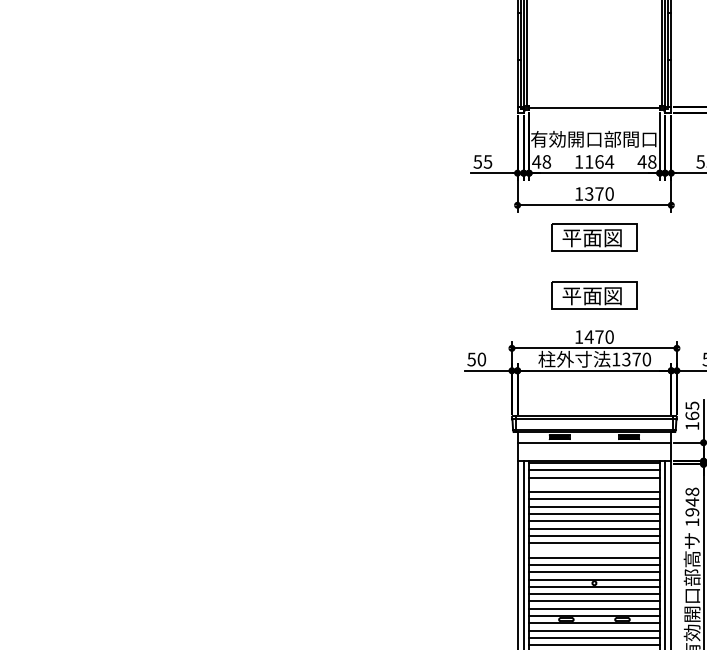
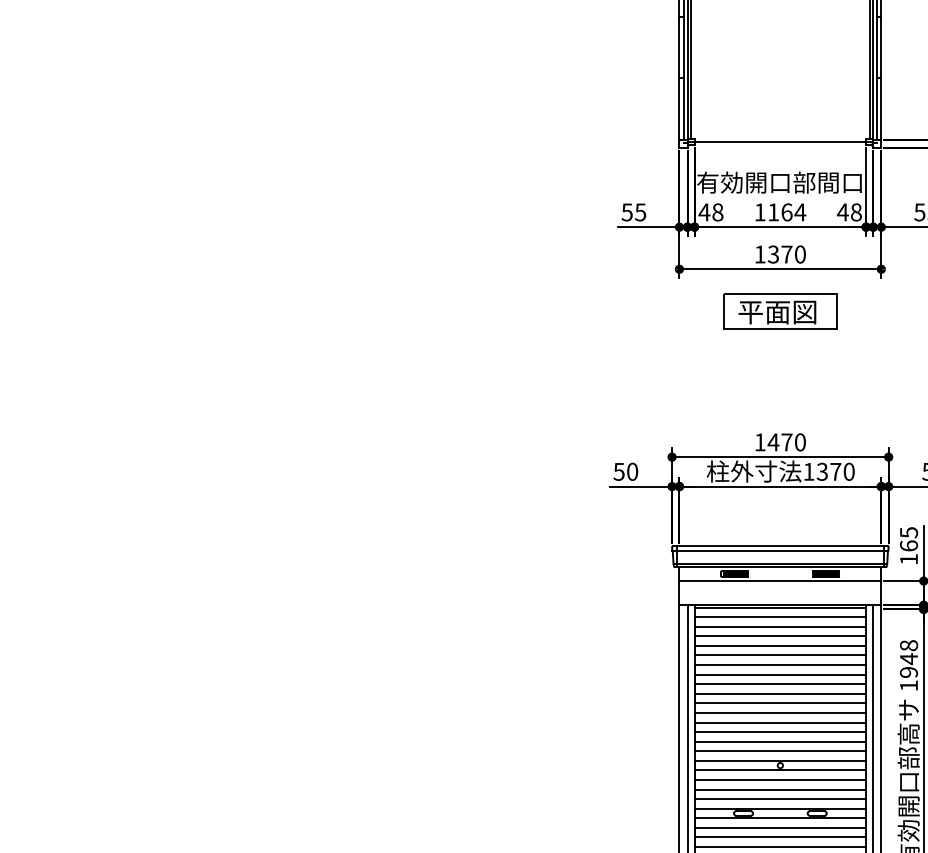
part: (594, 295) -> (780, 387), removed
line: (594, 484) -> (780, 635), added
line: (594, 550) -> (780, 722), added

